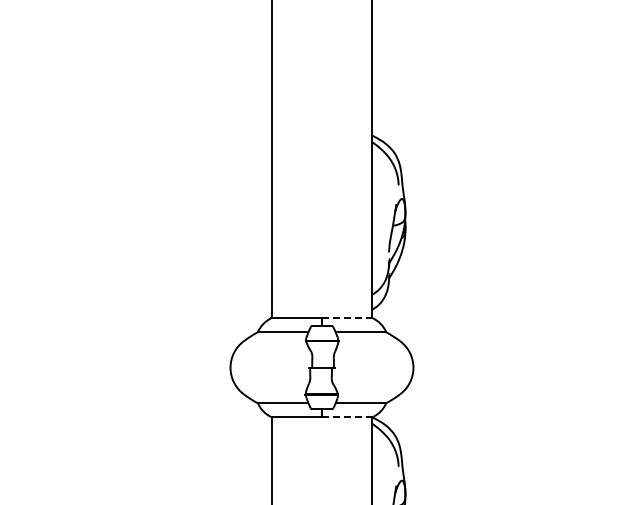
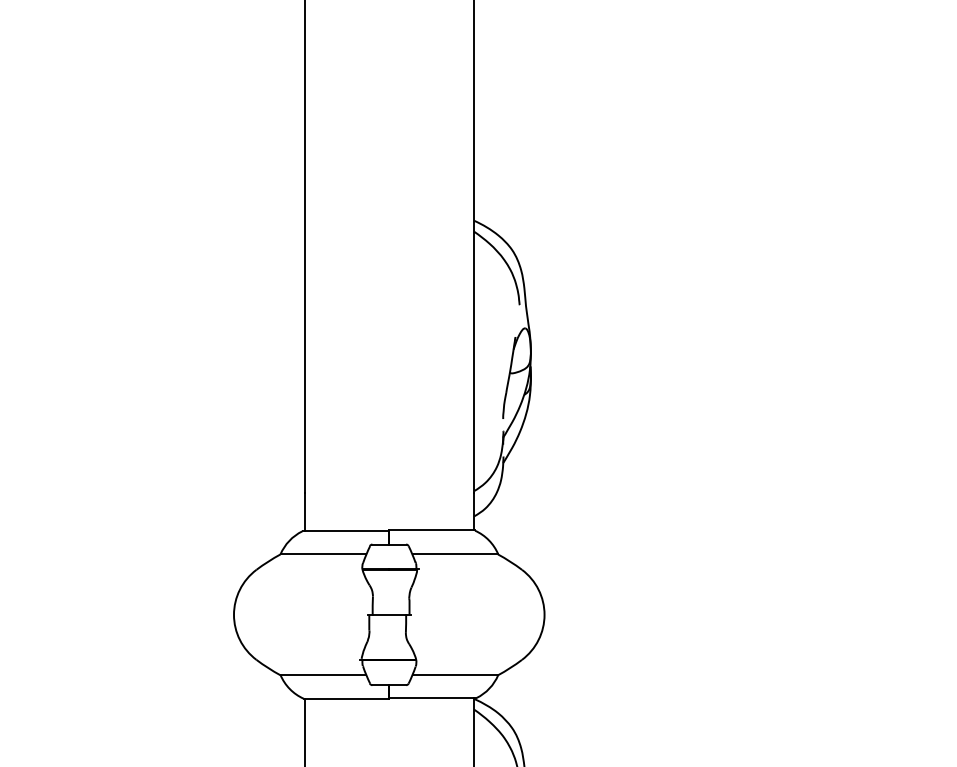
line: (346, 318) -> (430, 531), dashed -> solid
line: (347, 416) -> (432, 697), dashed -> solid

